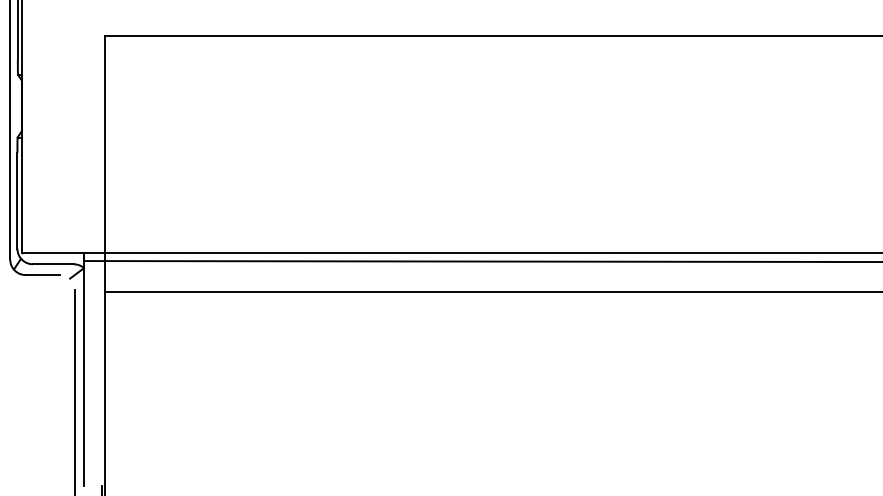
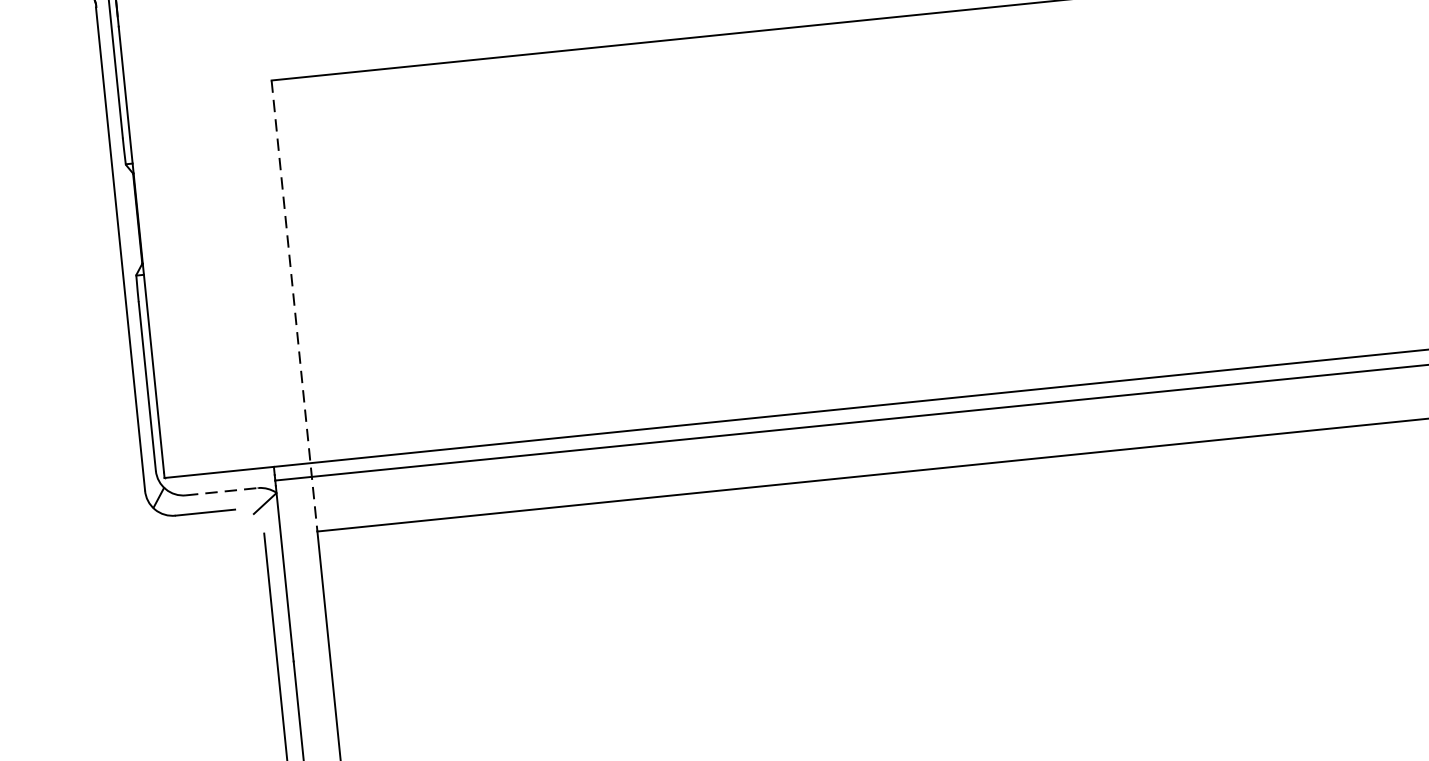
line: (104, 164) -> (294, 307), solid -> dashed
line: (53, 264) -> (222, 492), solid -> dashed

